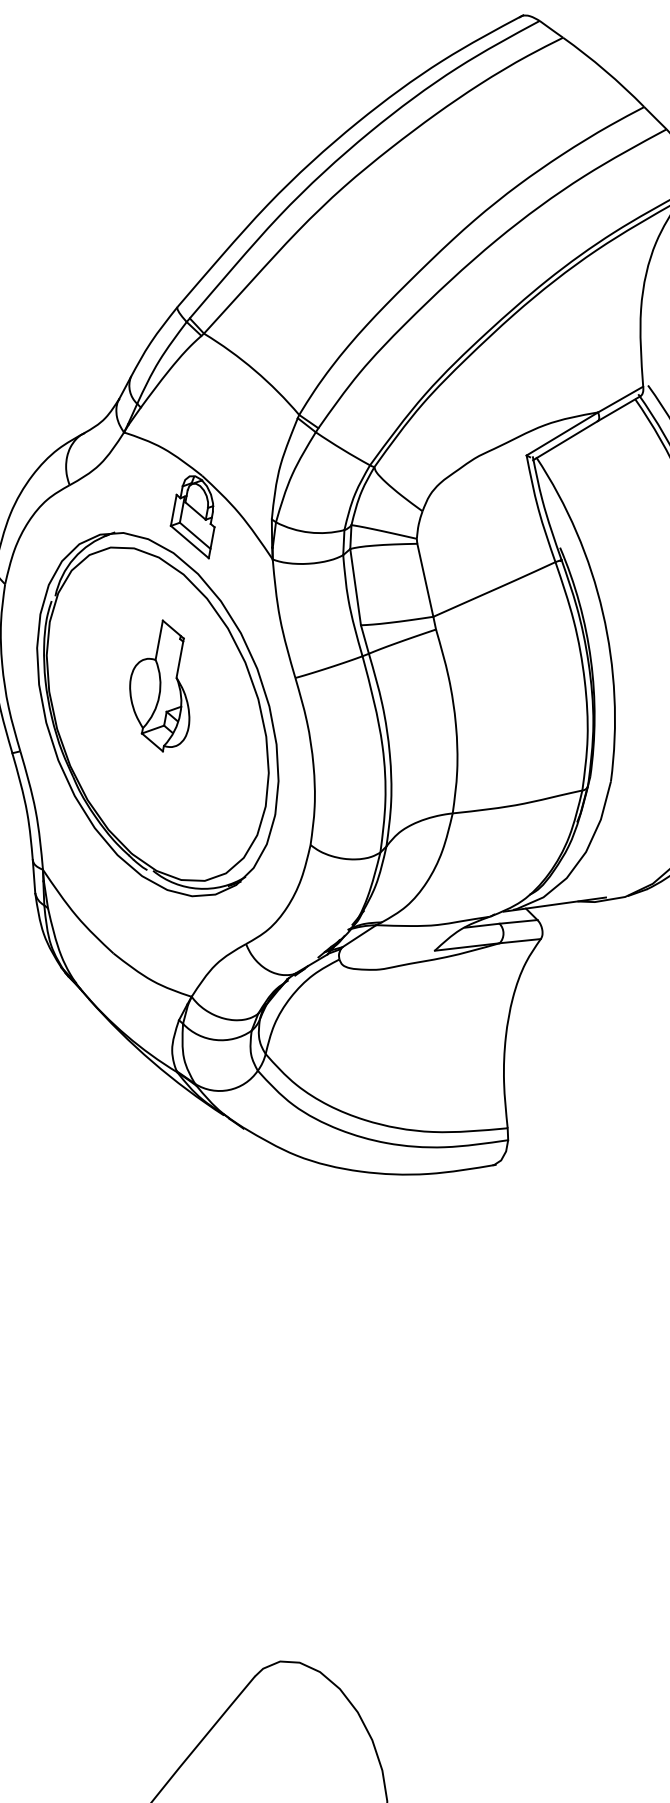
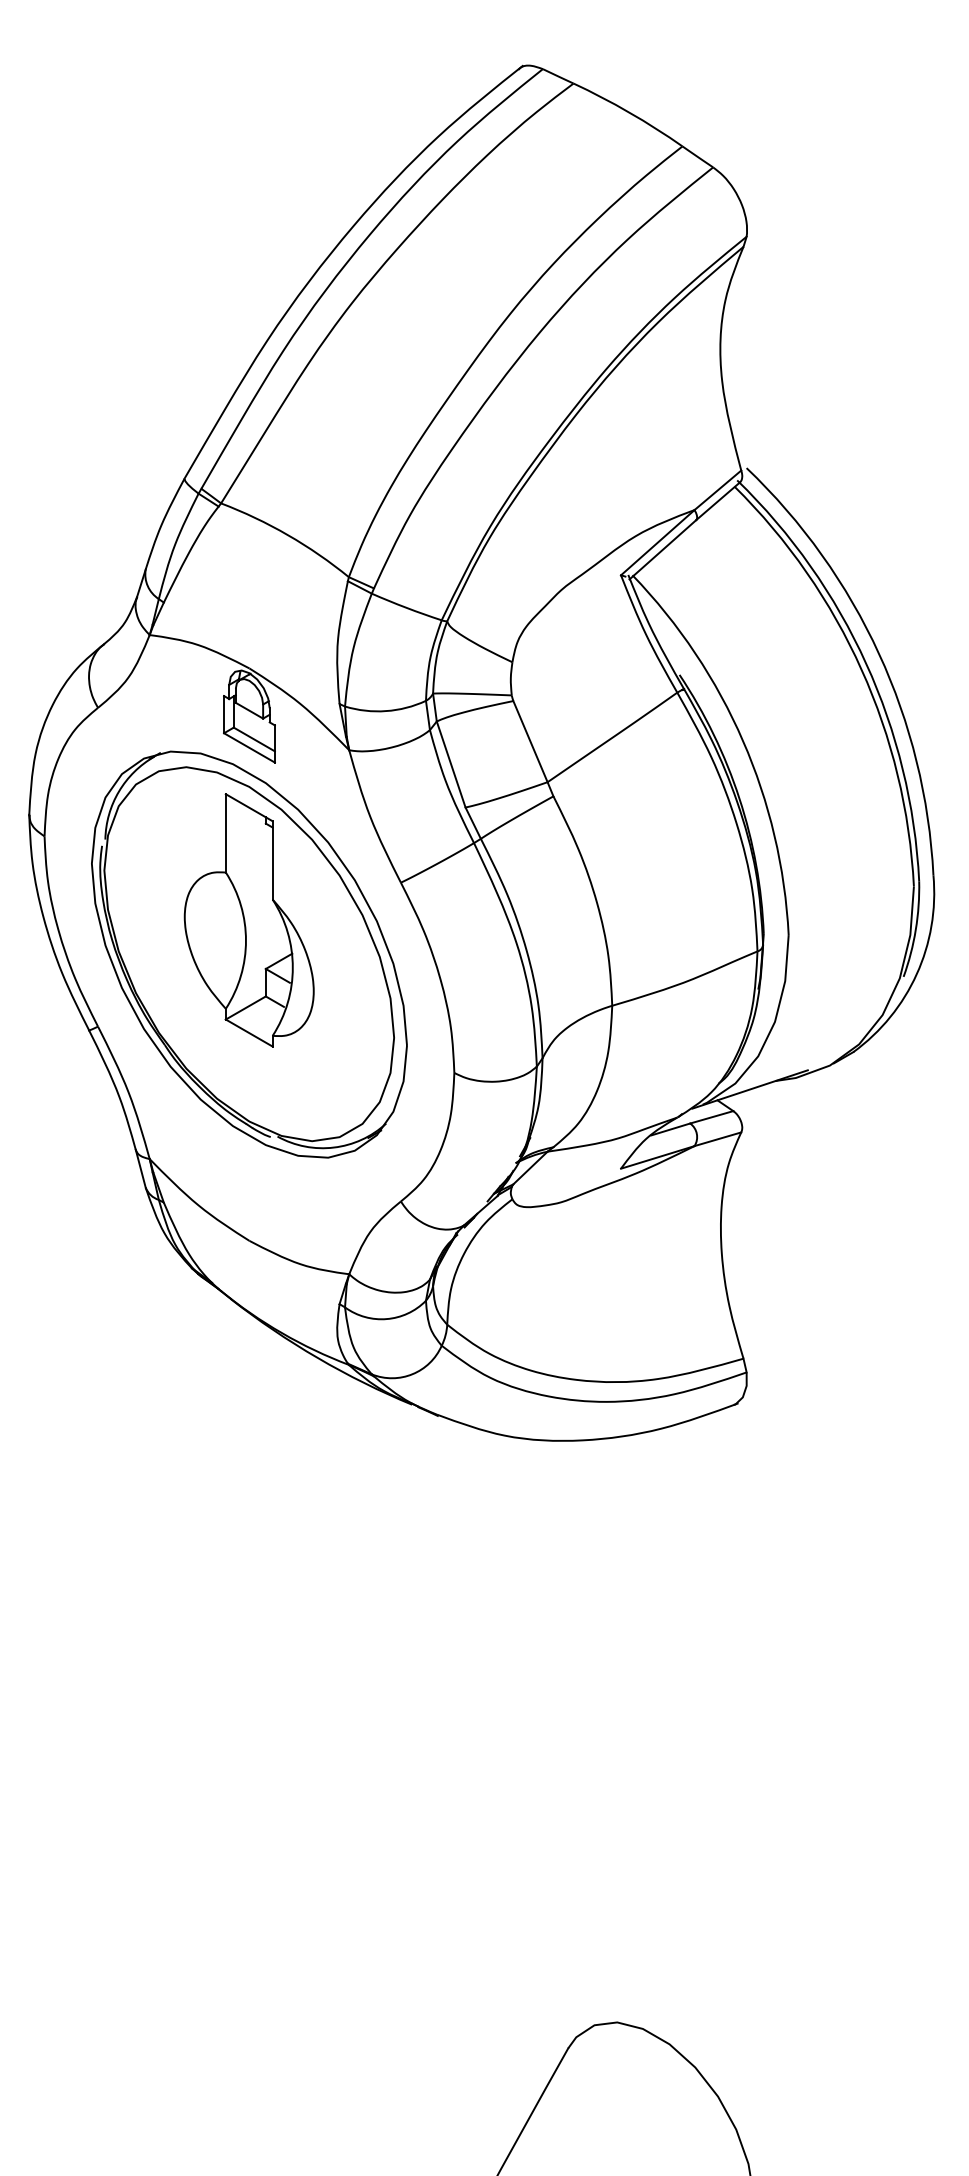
part: (162, 685) -> (248, 920), size x1.67

